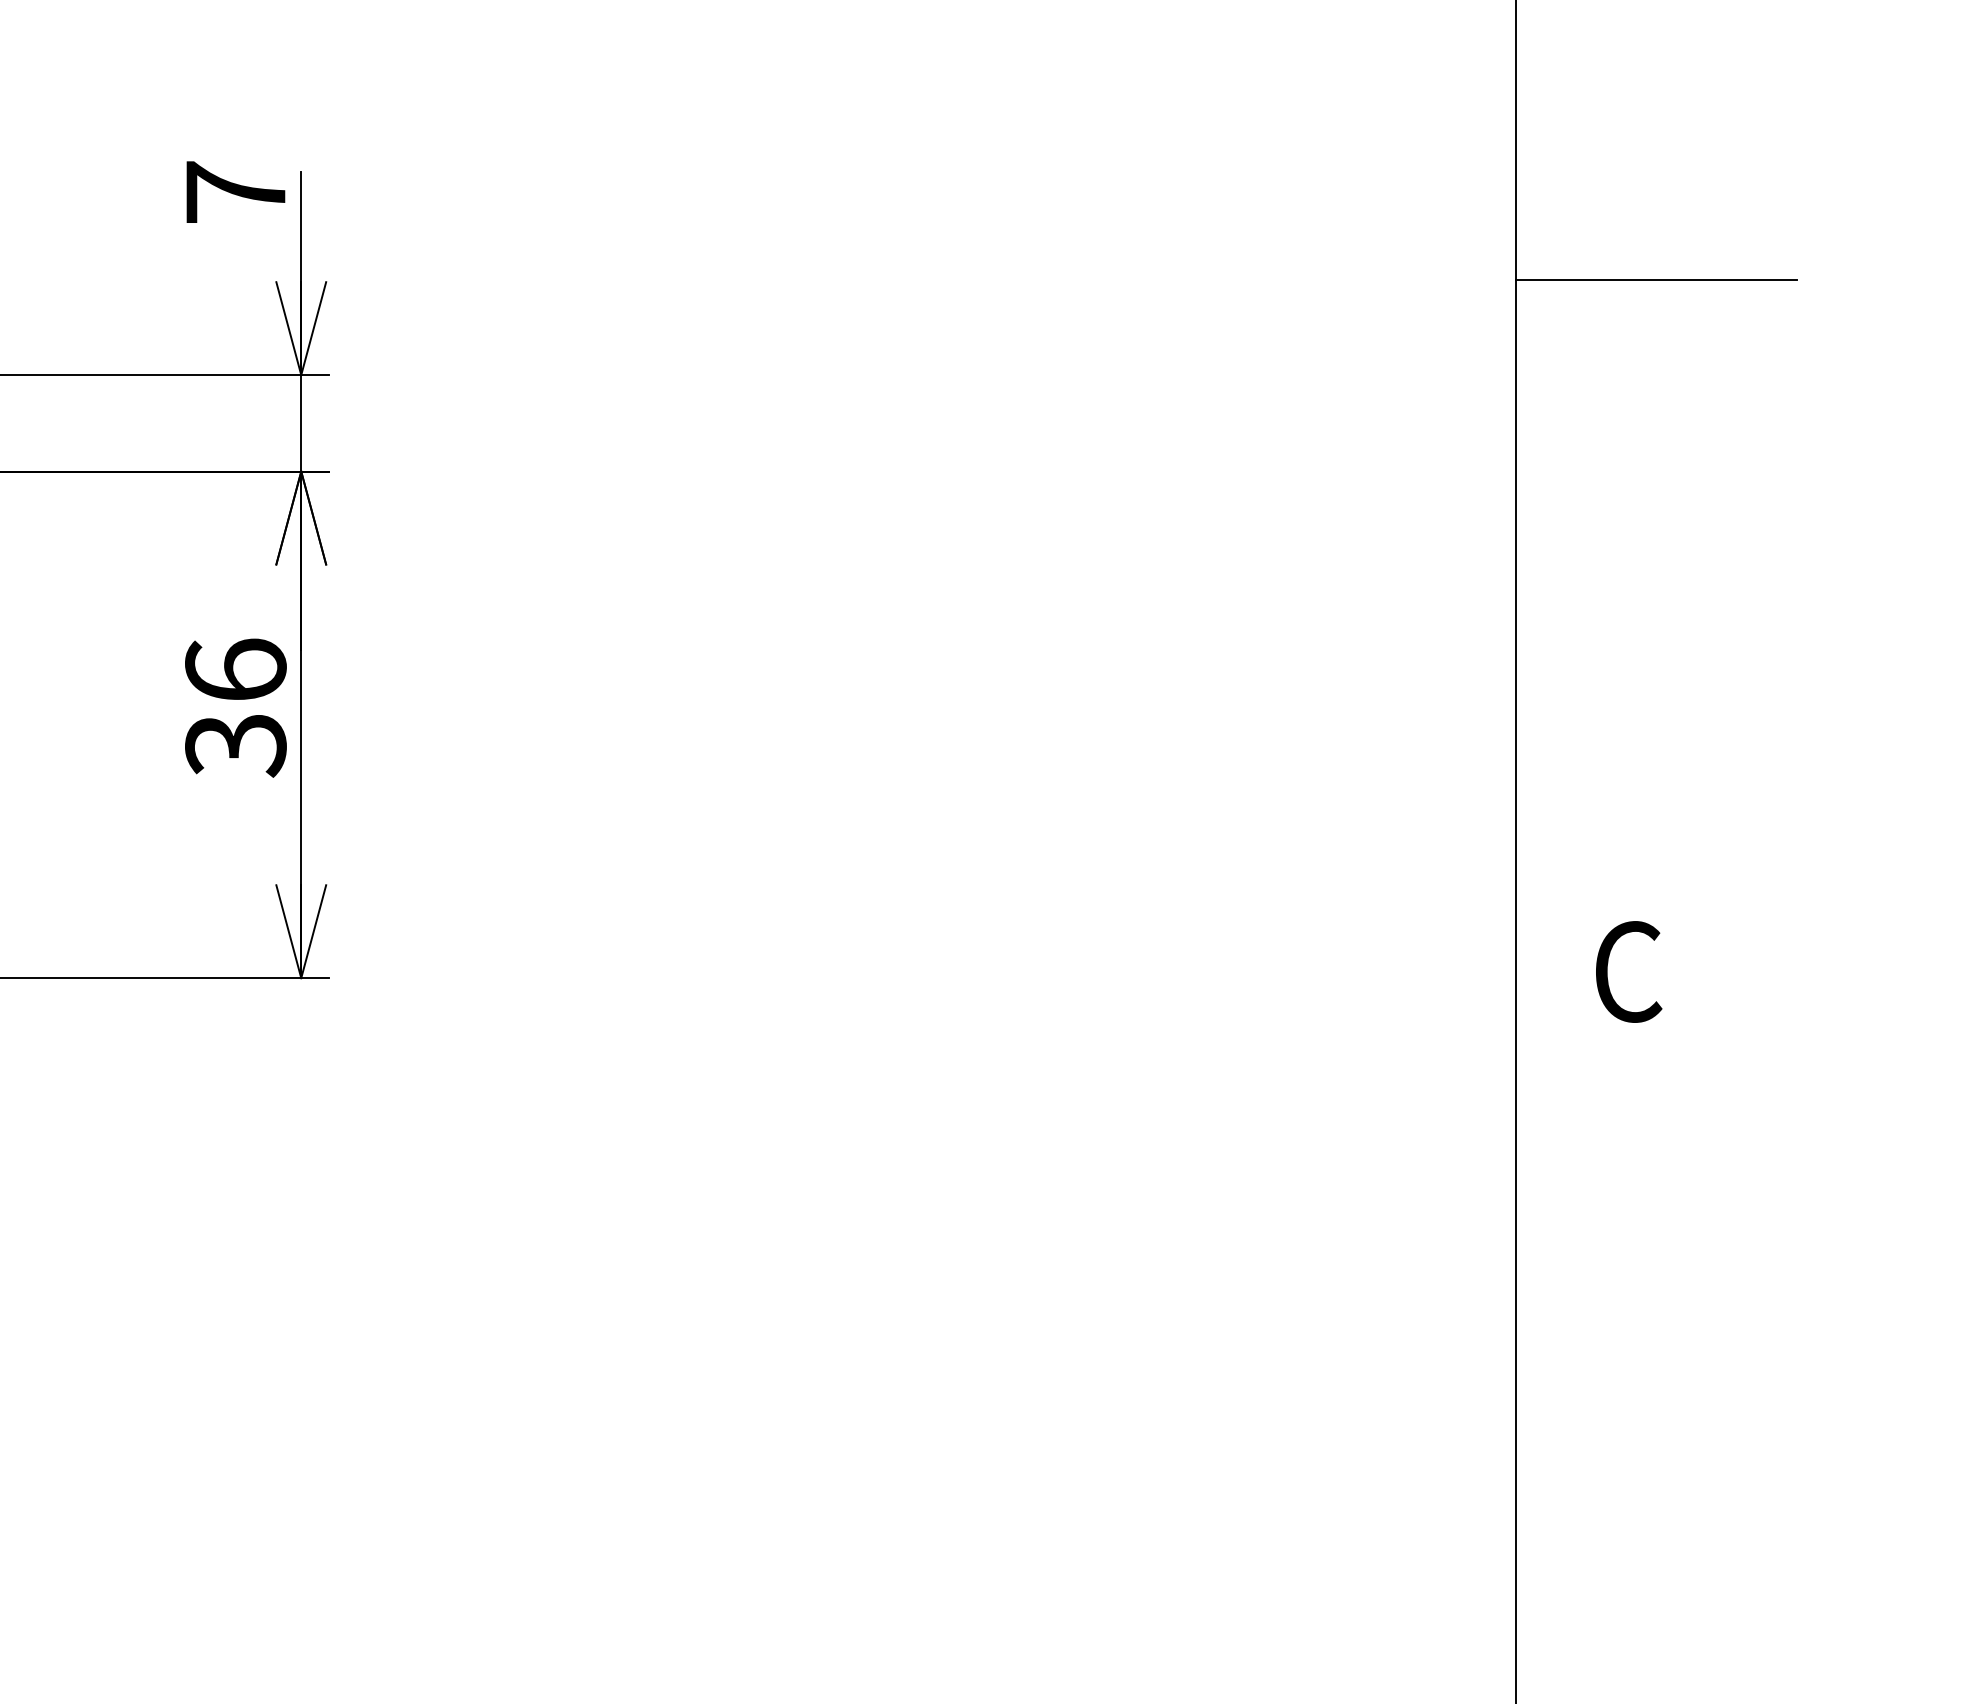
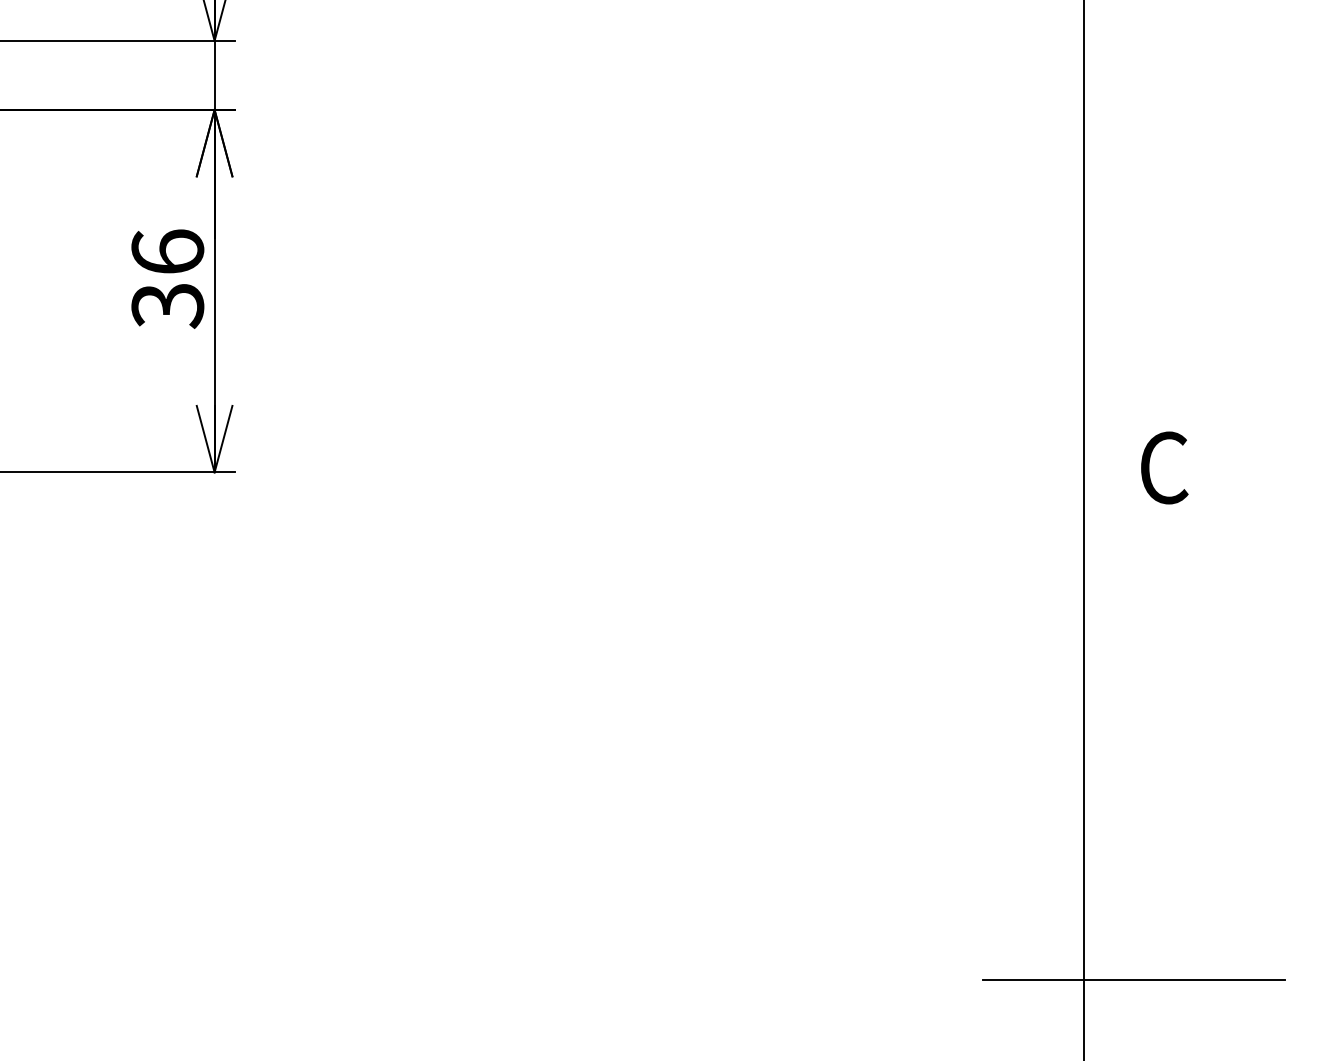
line: (1585, 1687) -> (1133, 980), added

